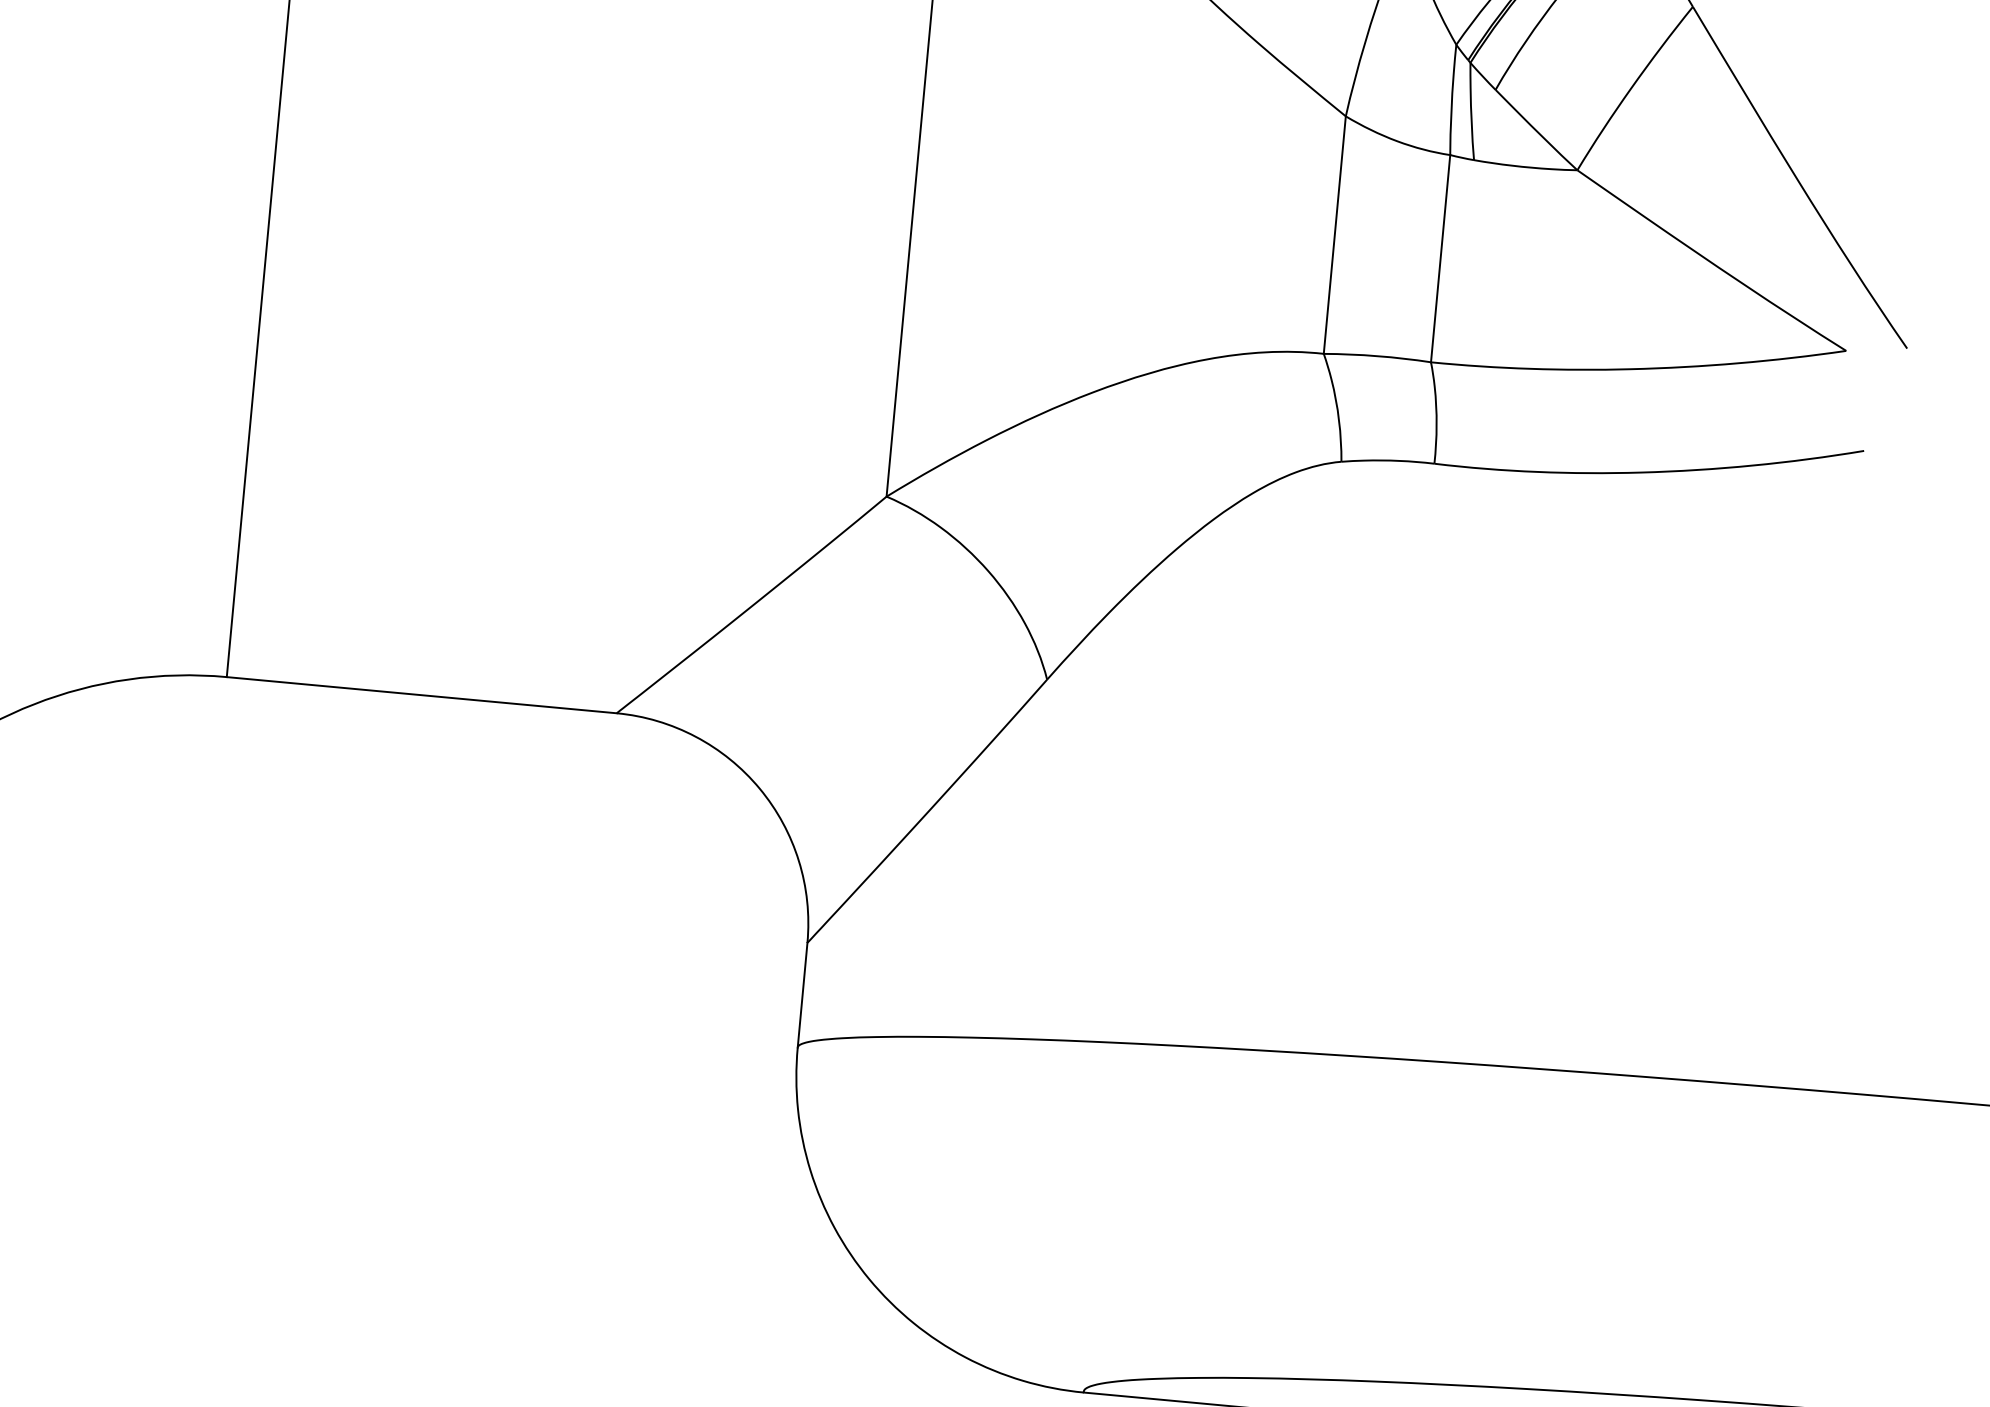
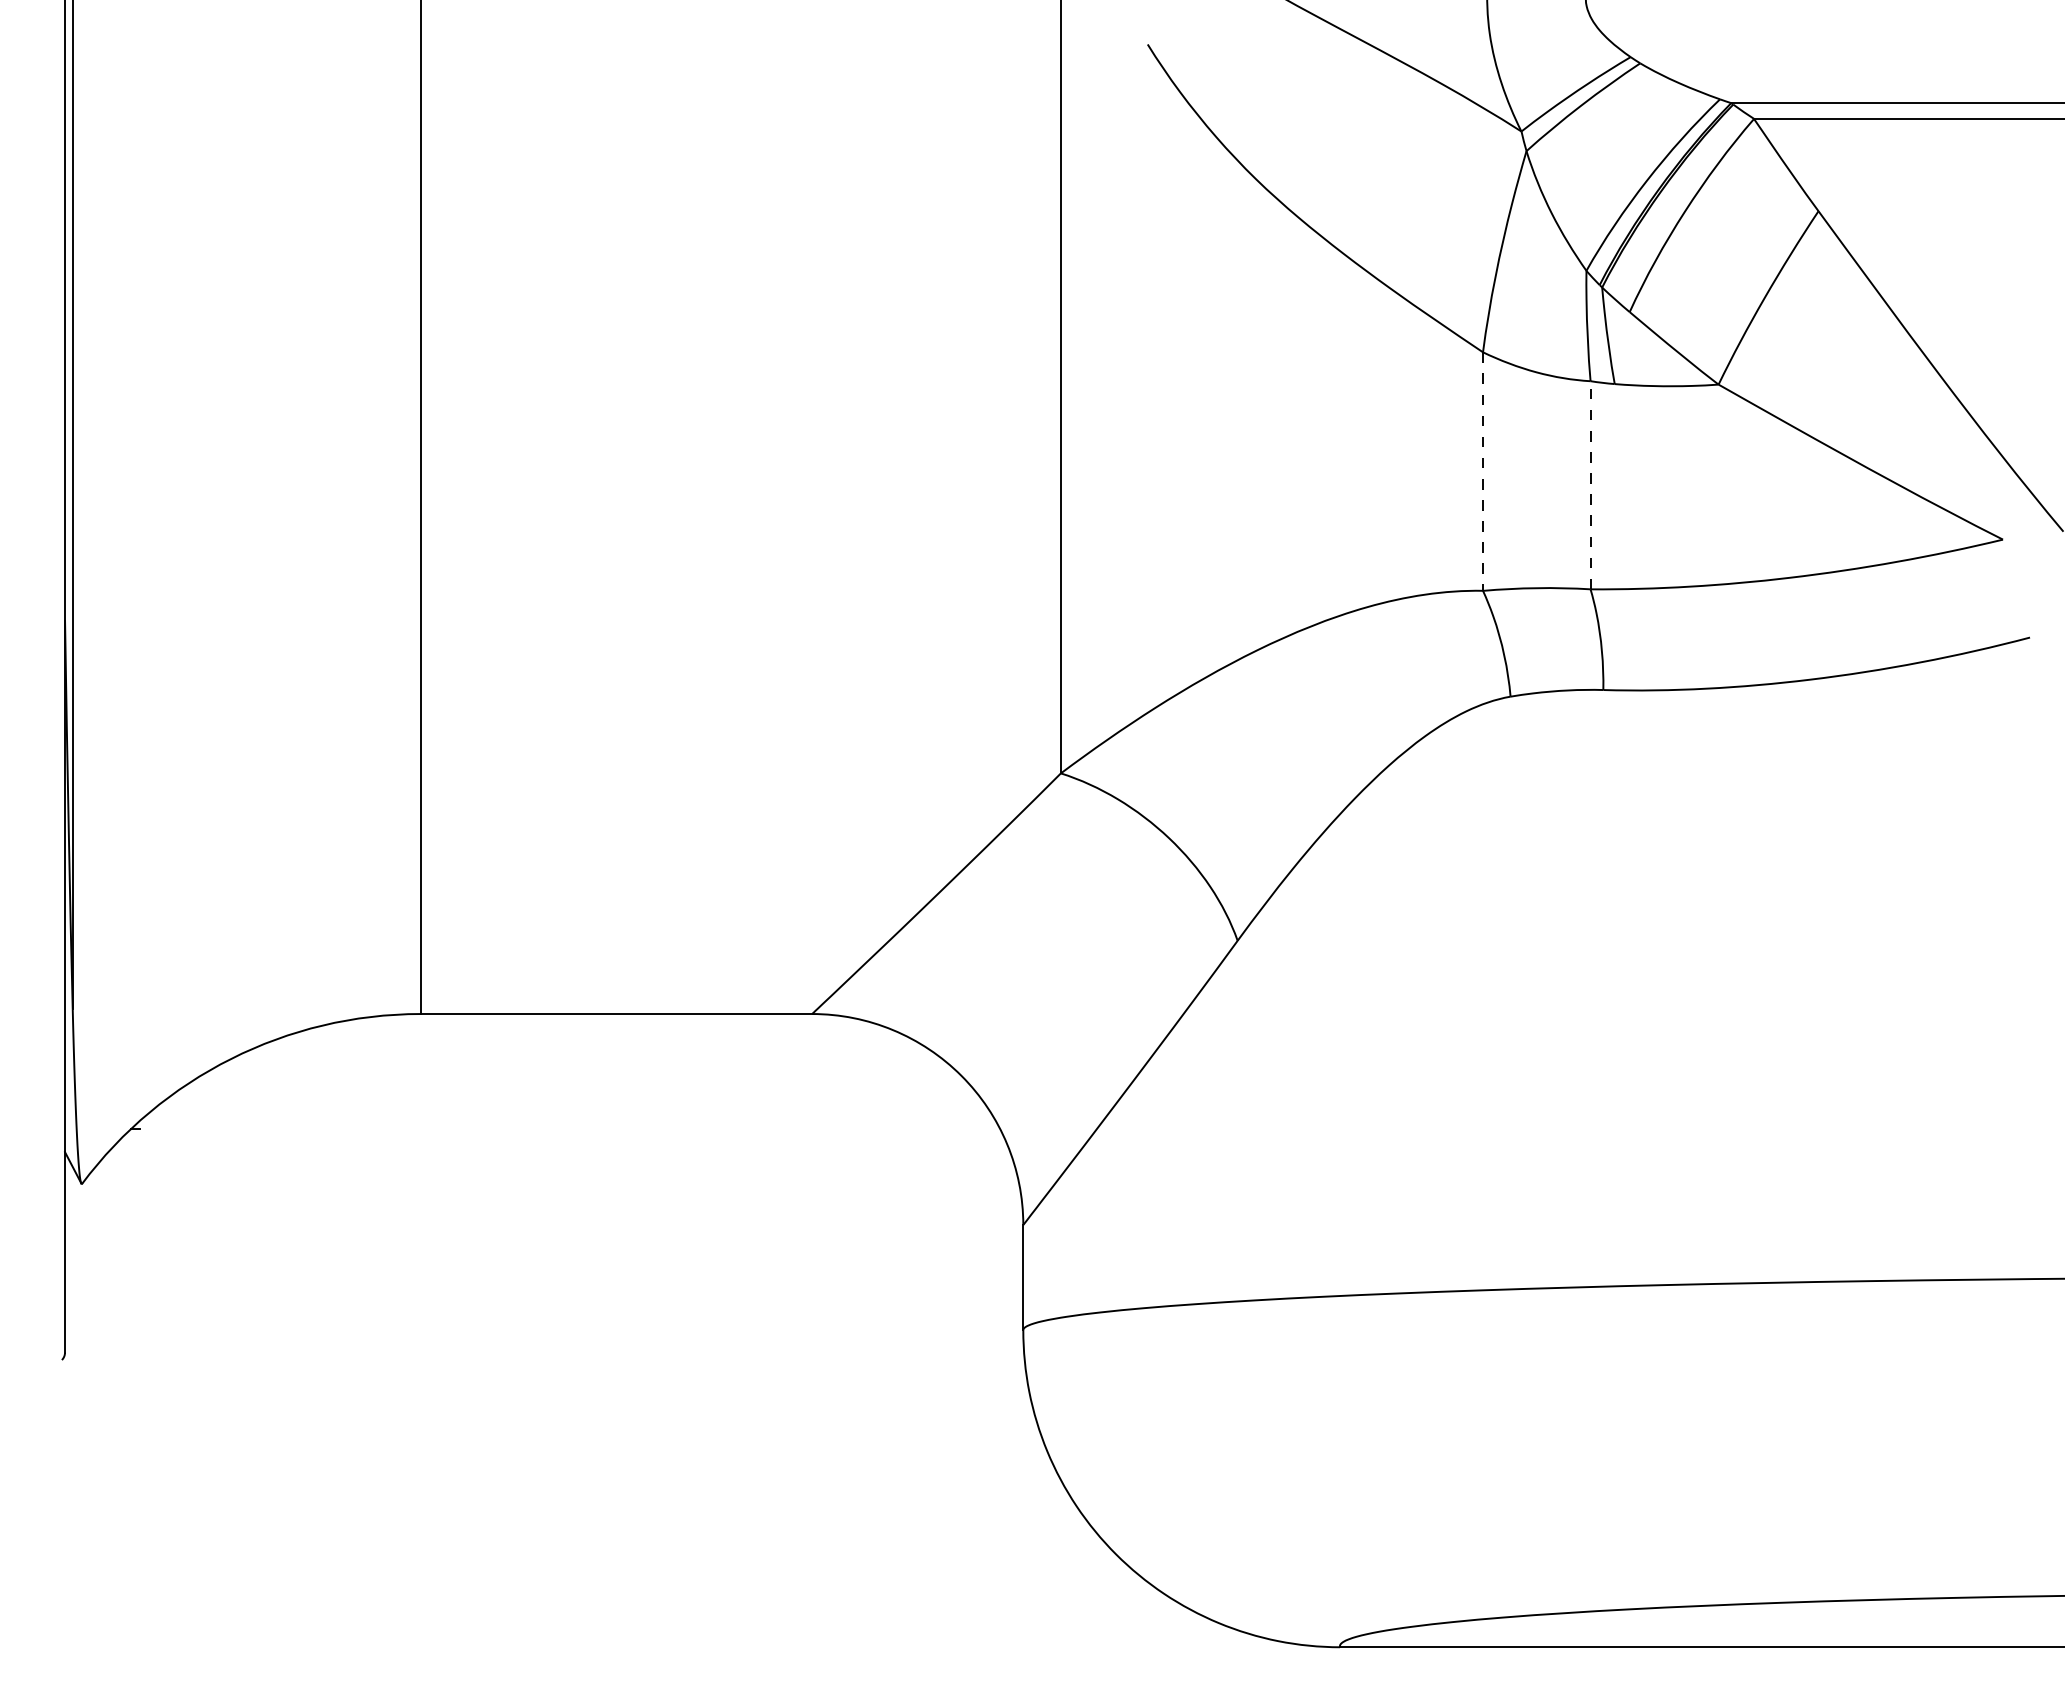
line: (1335, 236) -> (1483, 472), solid -> dashed
line: (1440, 257) -> (1590, 484), solid -> dashed

